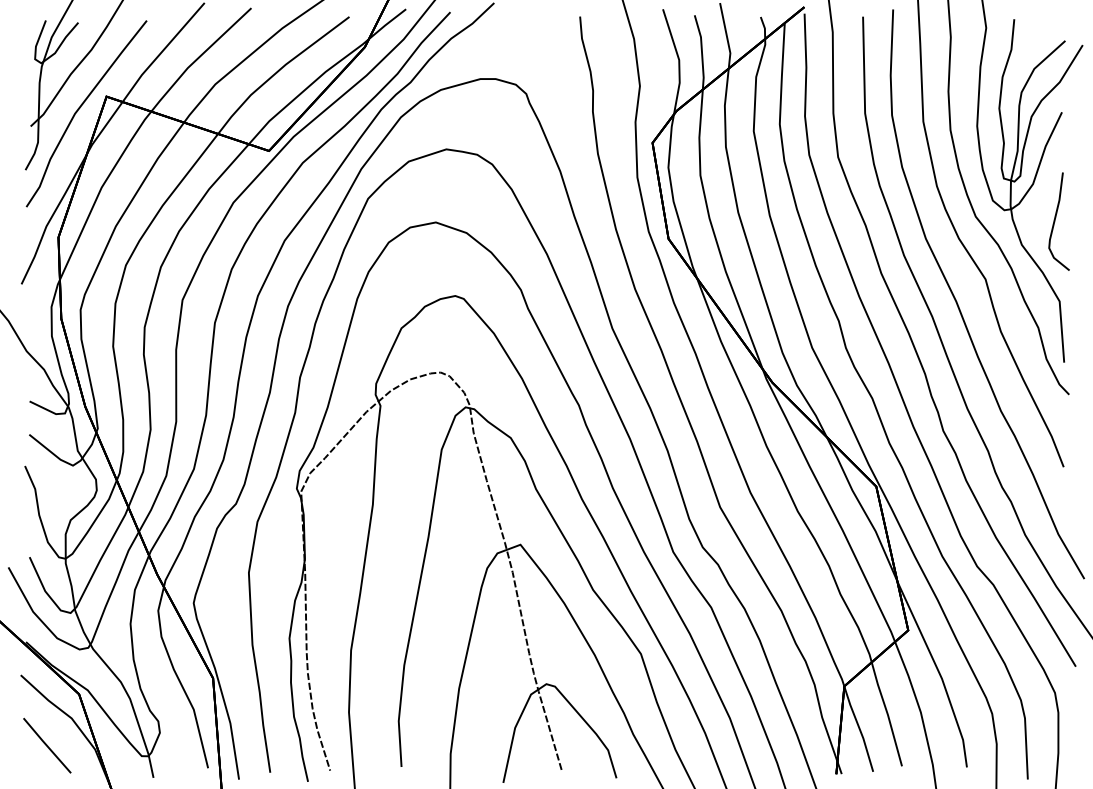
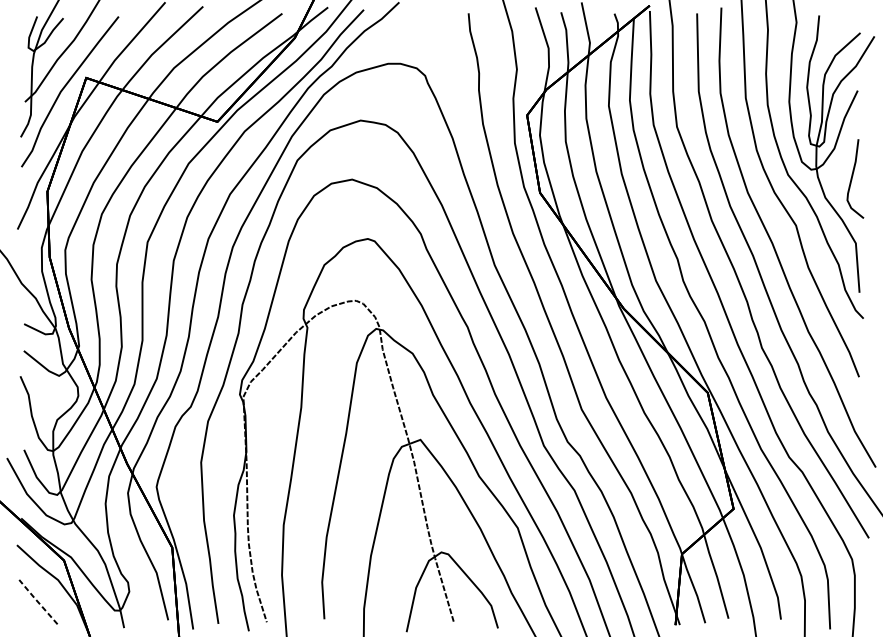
line: (46, 745) -> (37, 601), solid -> dashed

